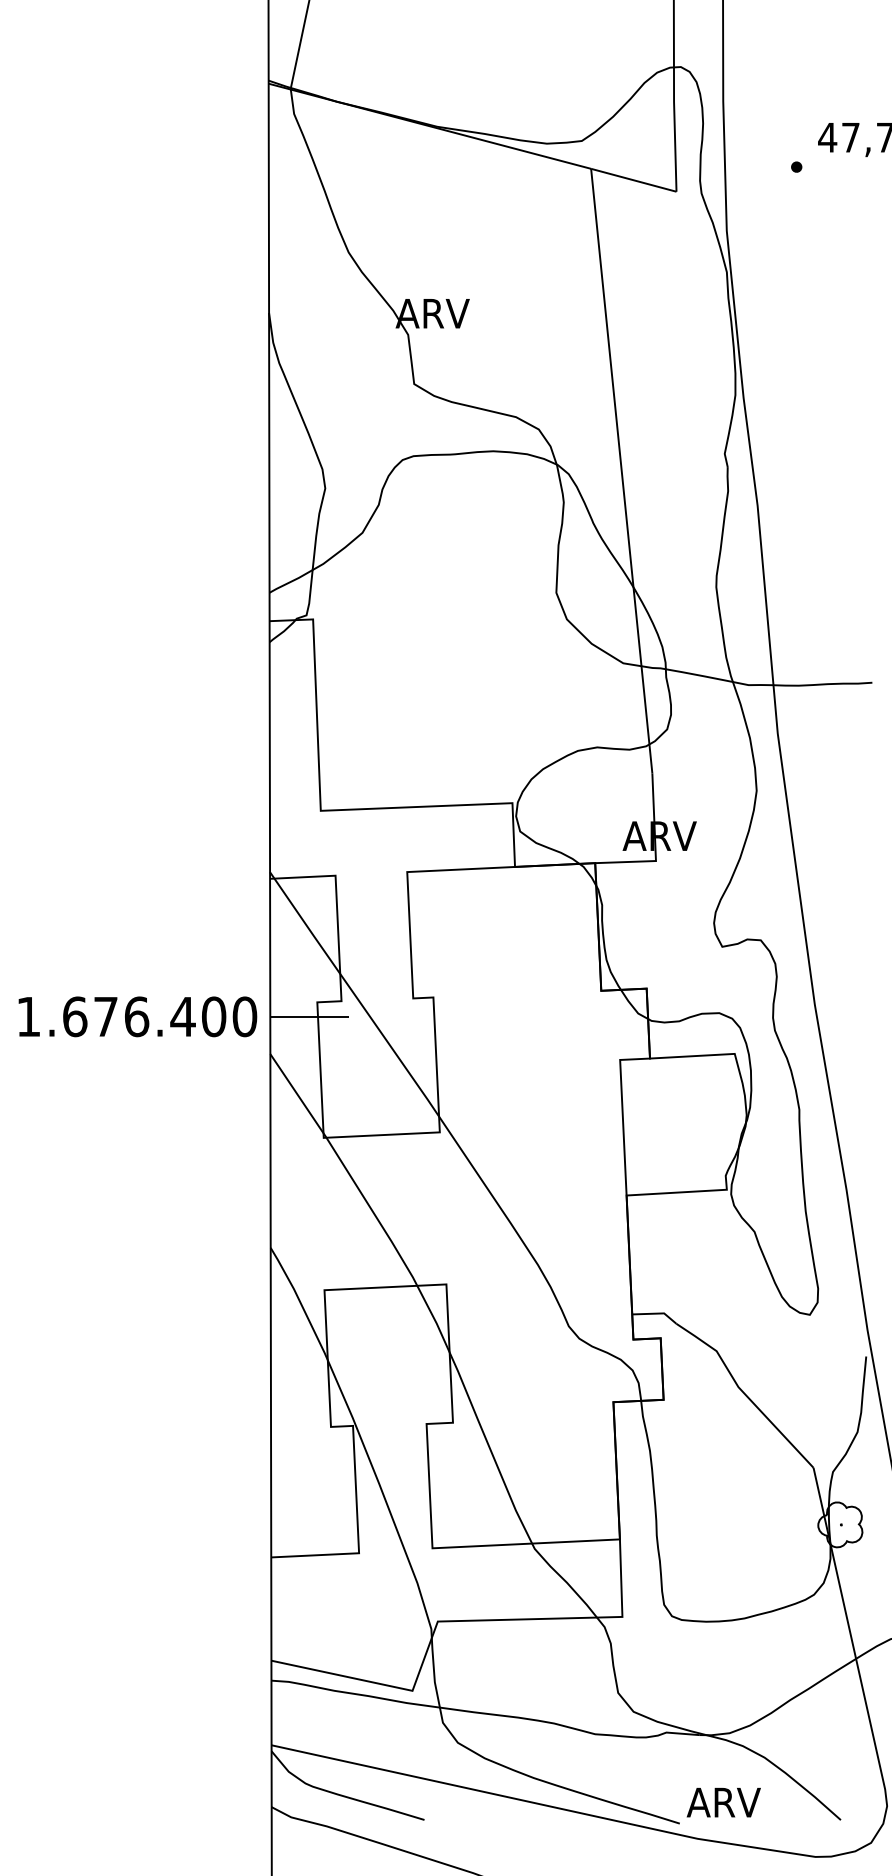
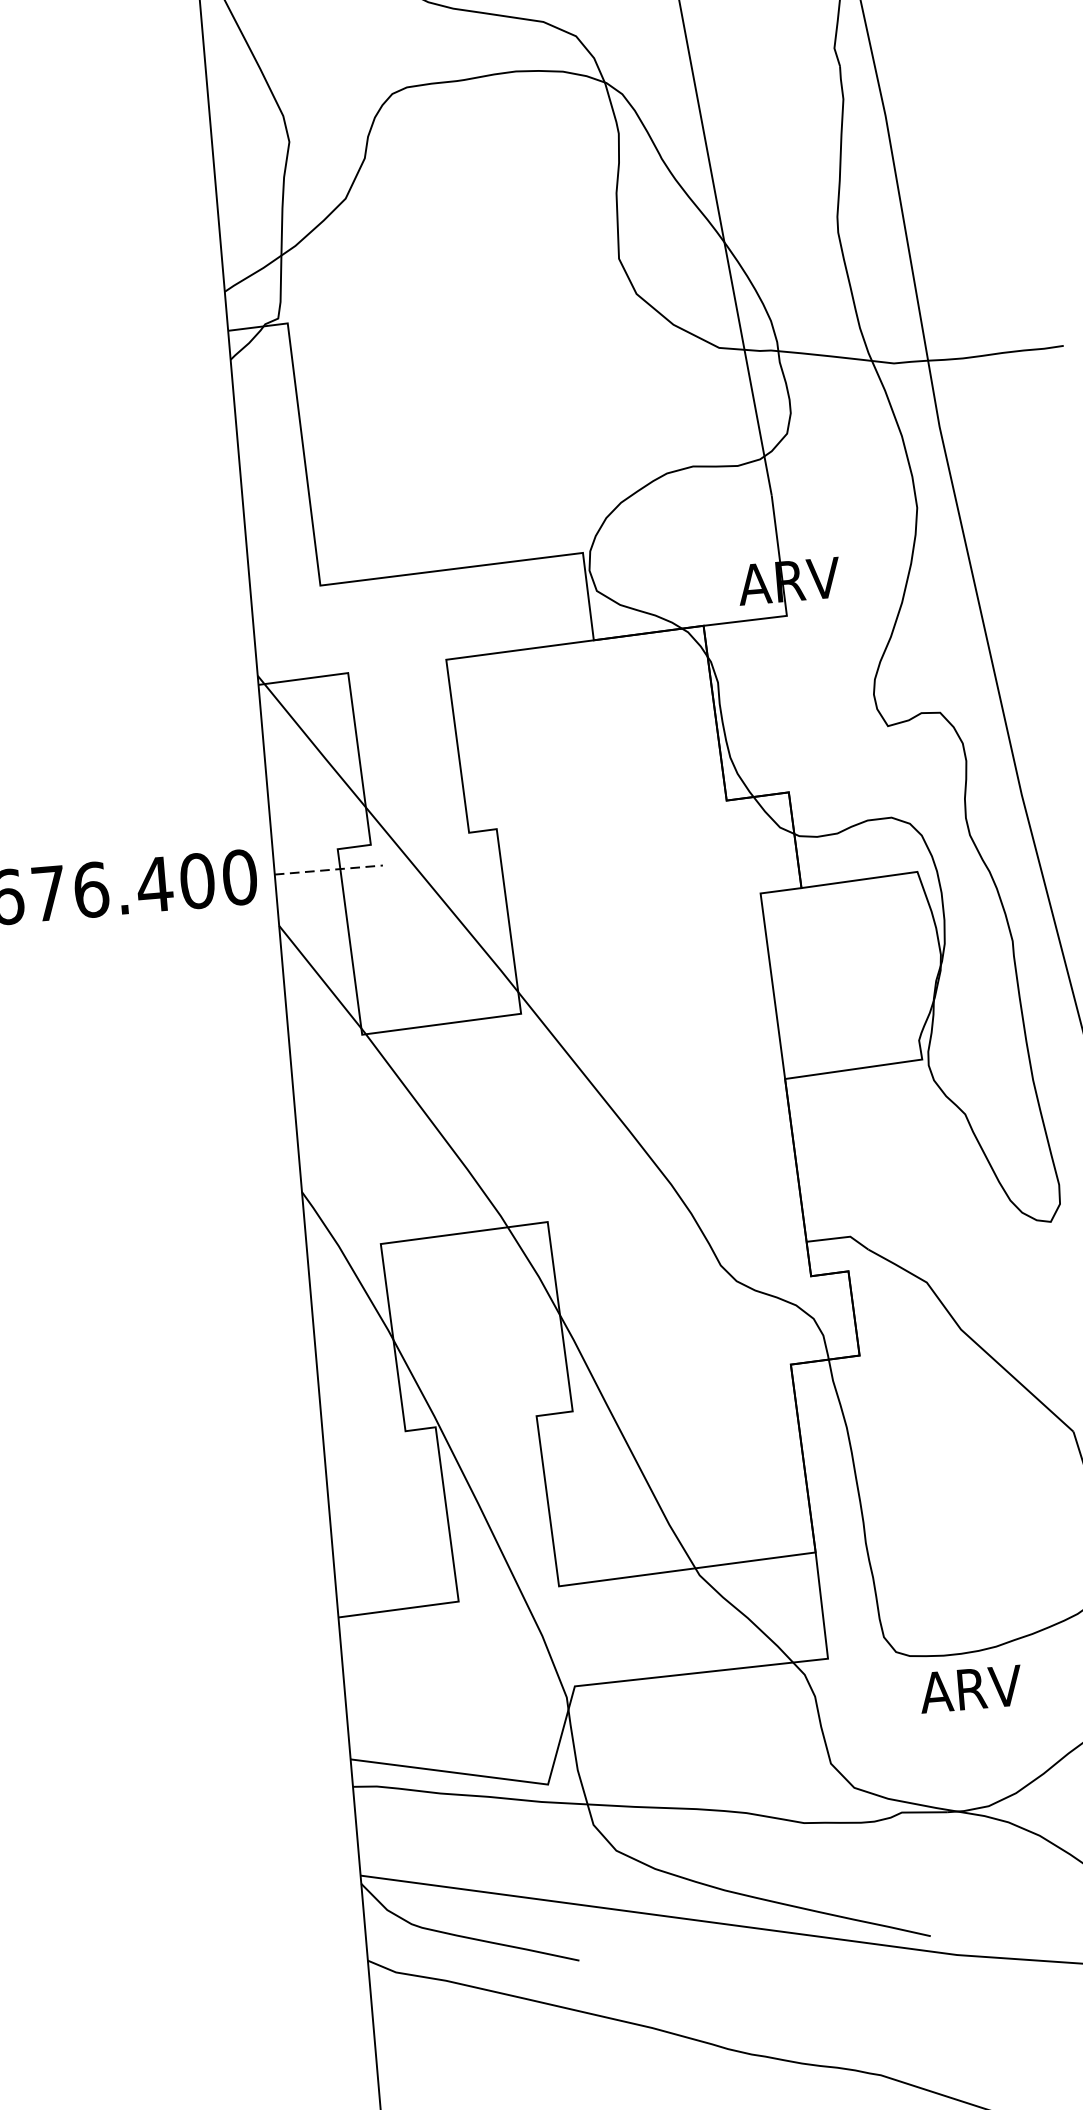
line: (310, 1016) -> (329, 869), solid -> dashed
text: (723, 1802) -> (970, 1689), moved

